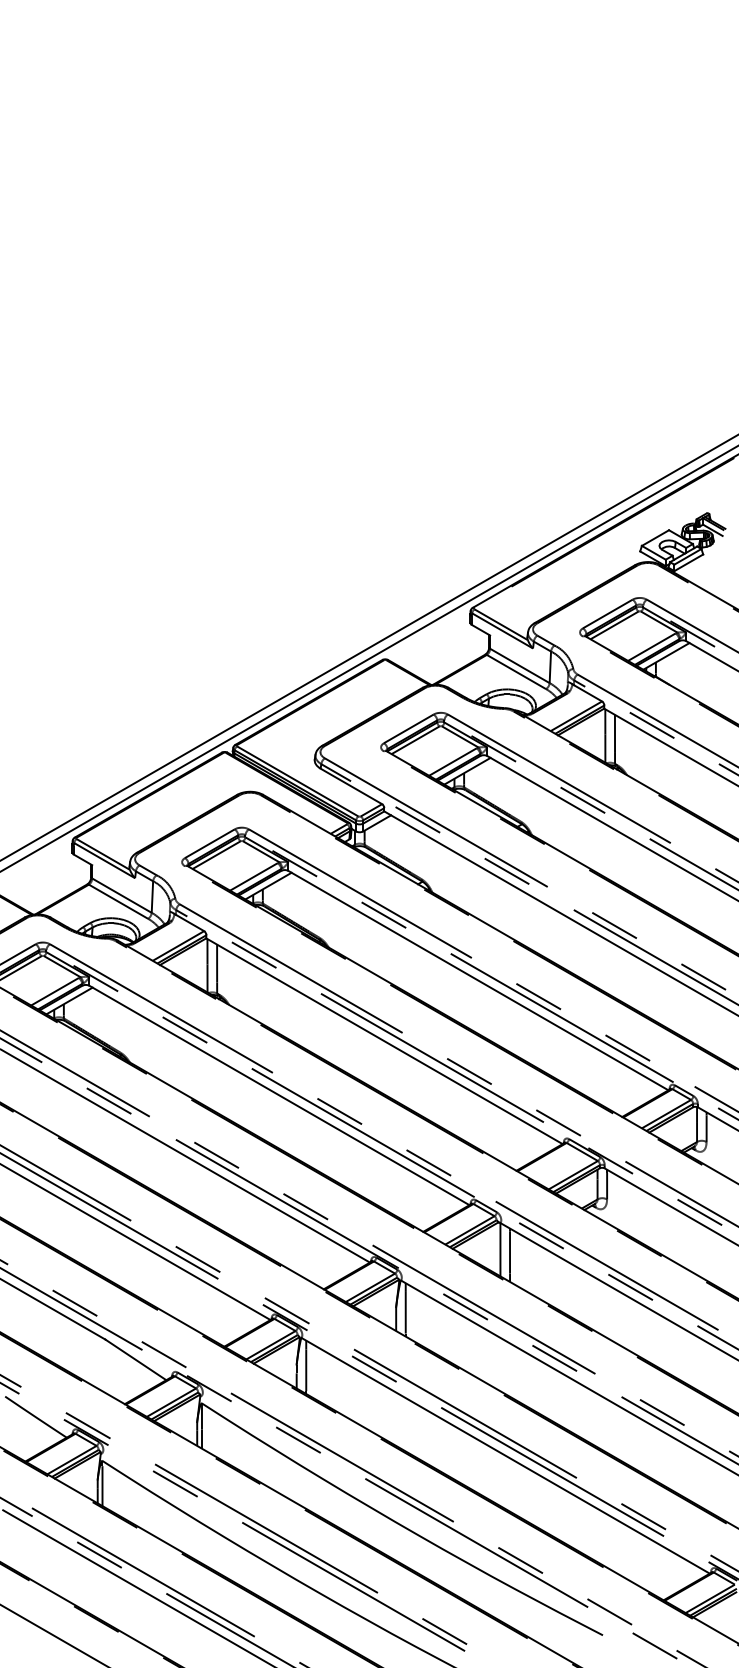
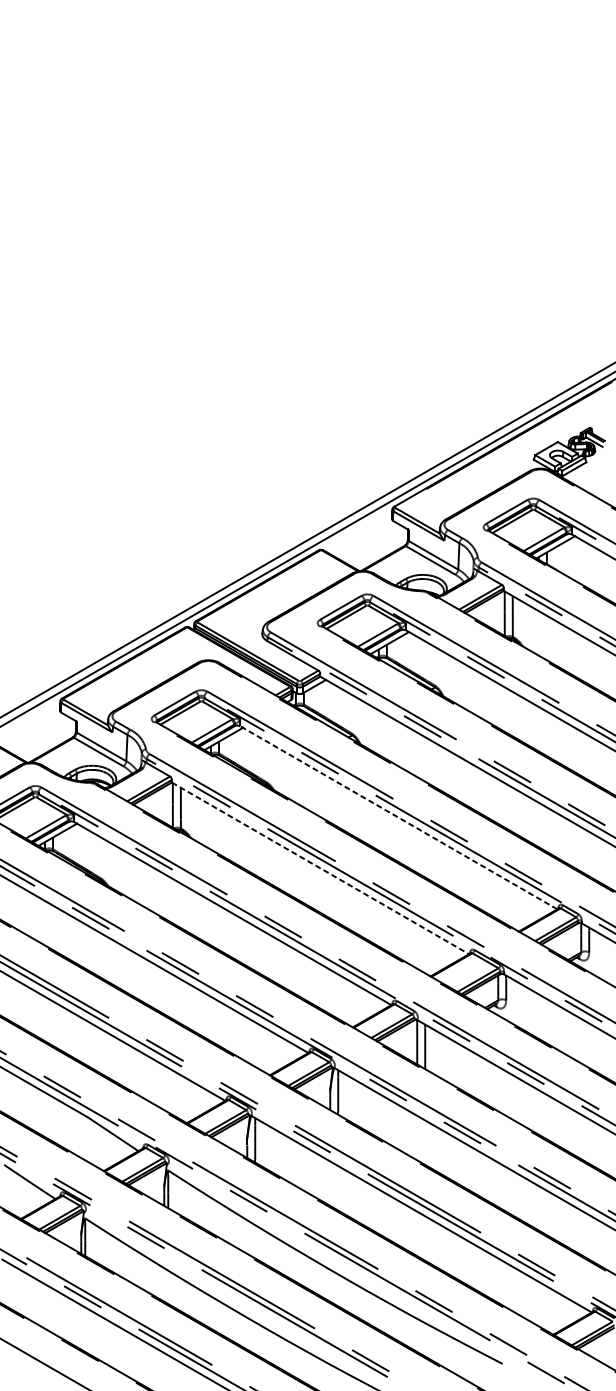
line: (478, 980) -> (398, 817), solid -> dashed
line: (384, 1041) -> (320, 868), solid -> dashed

